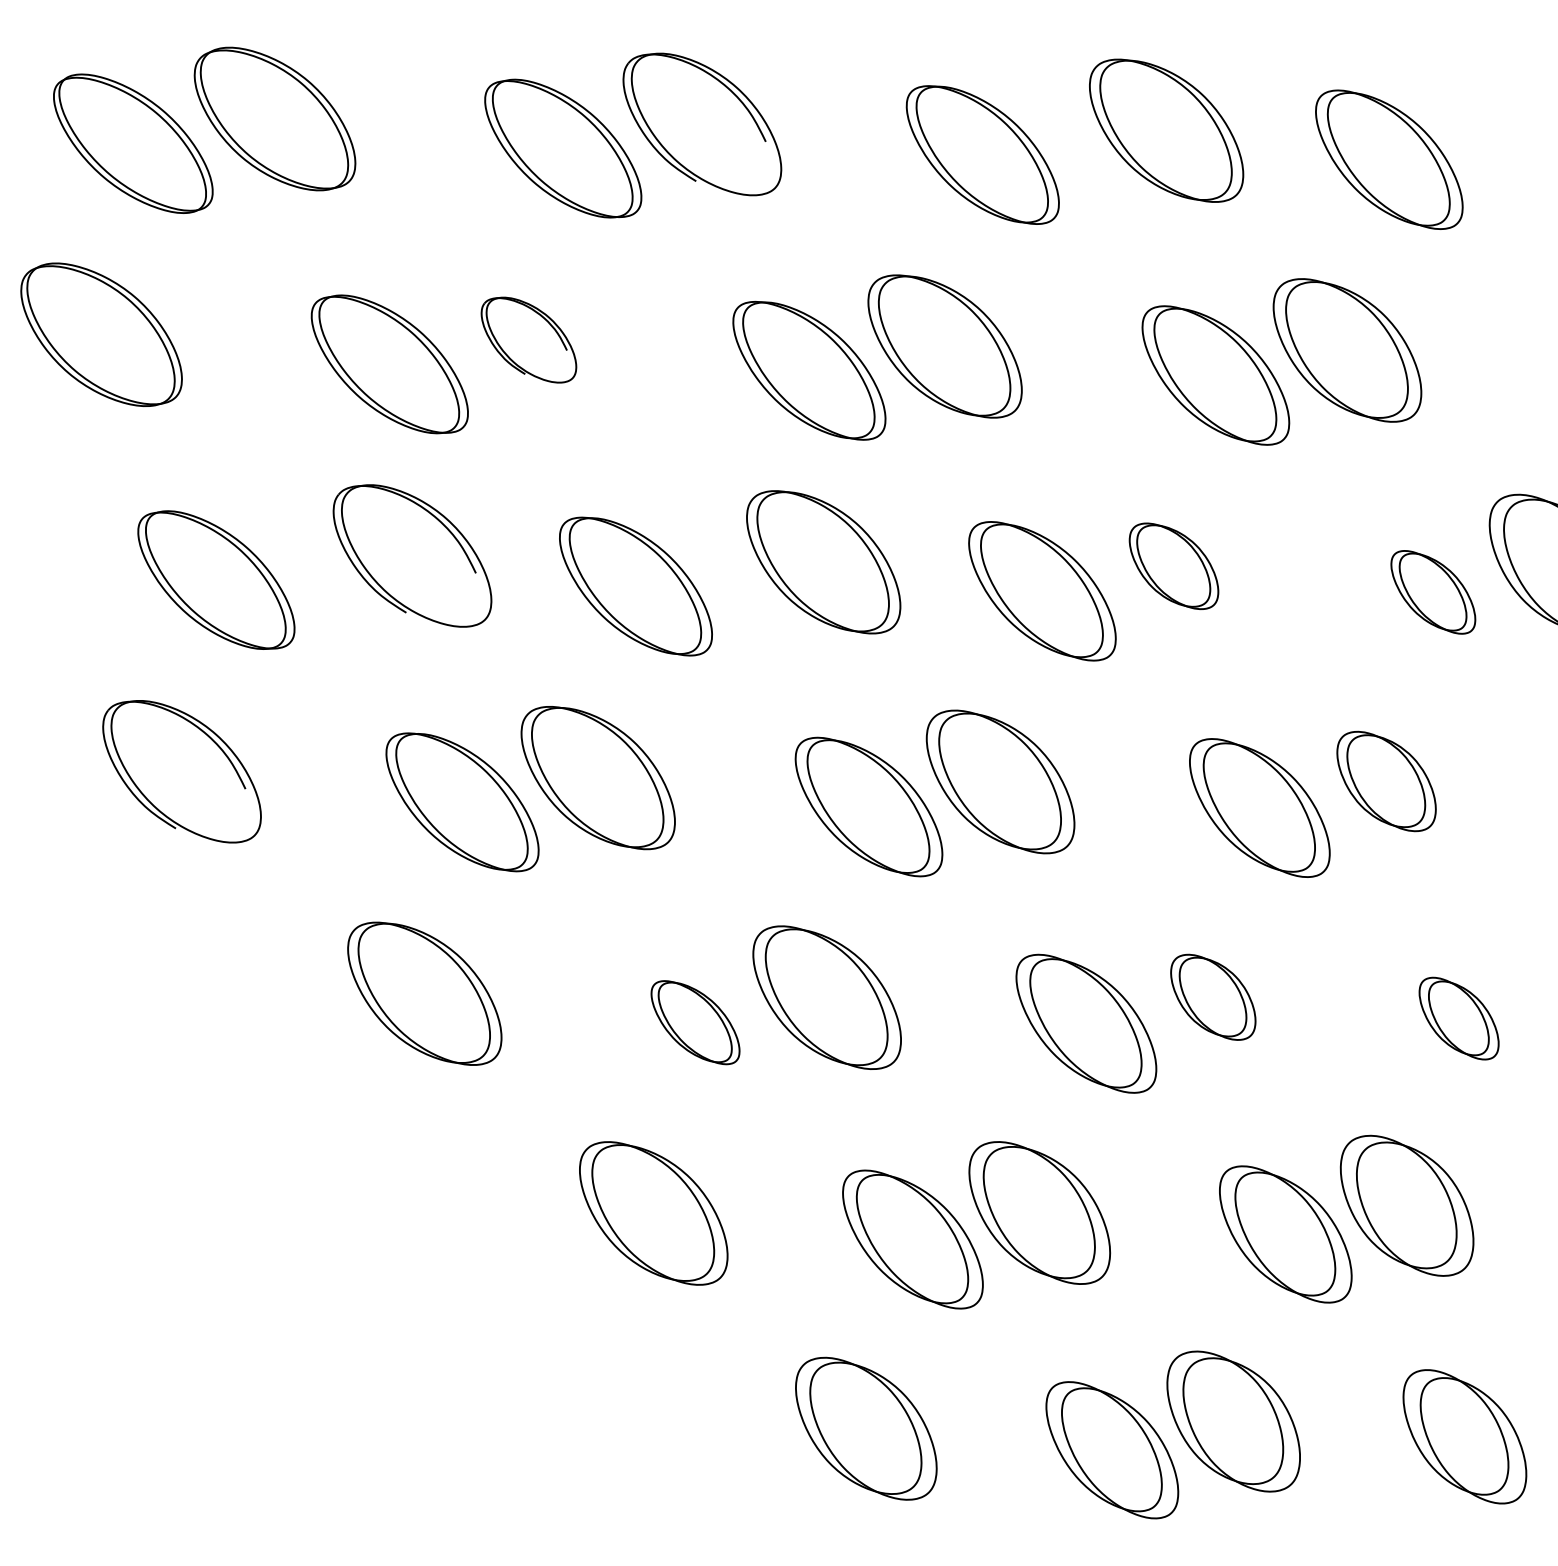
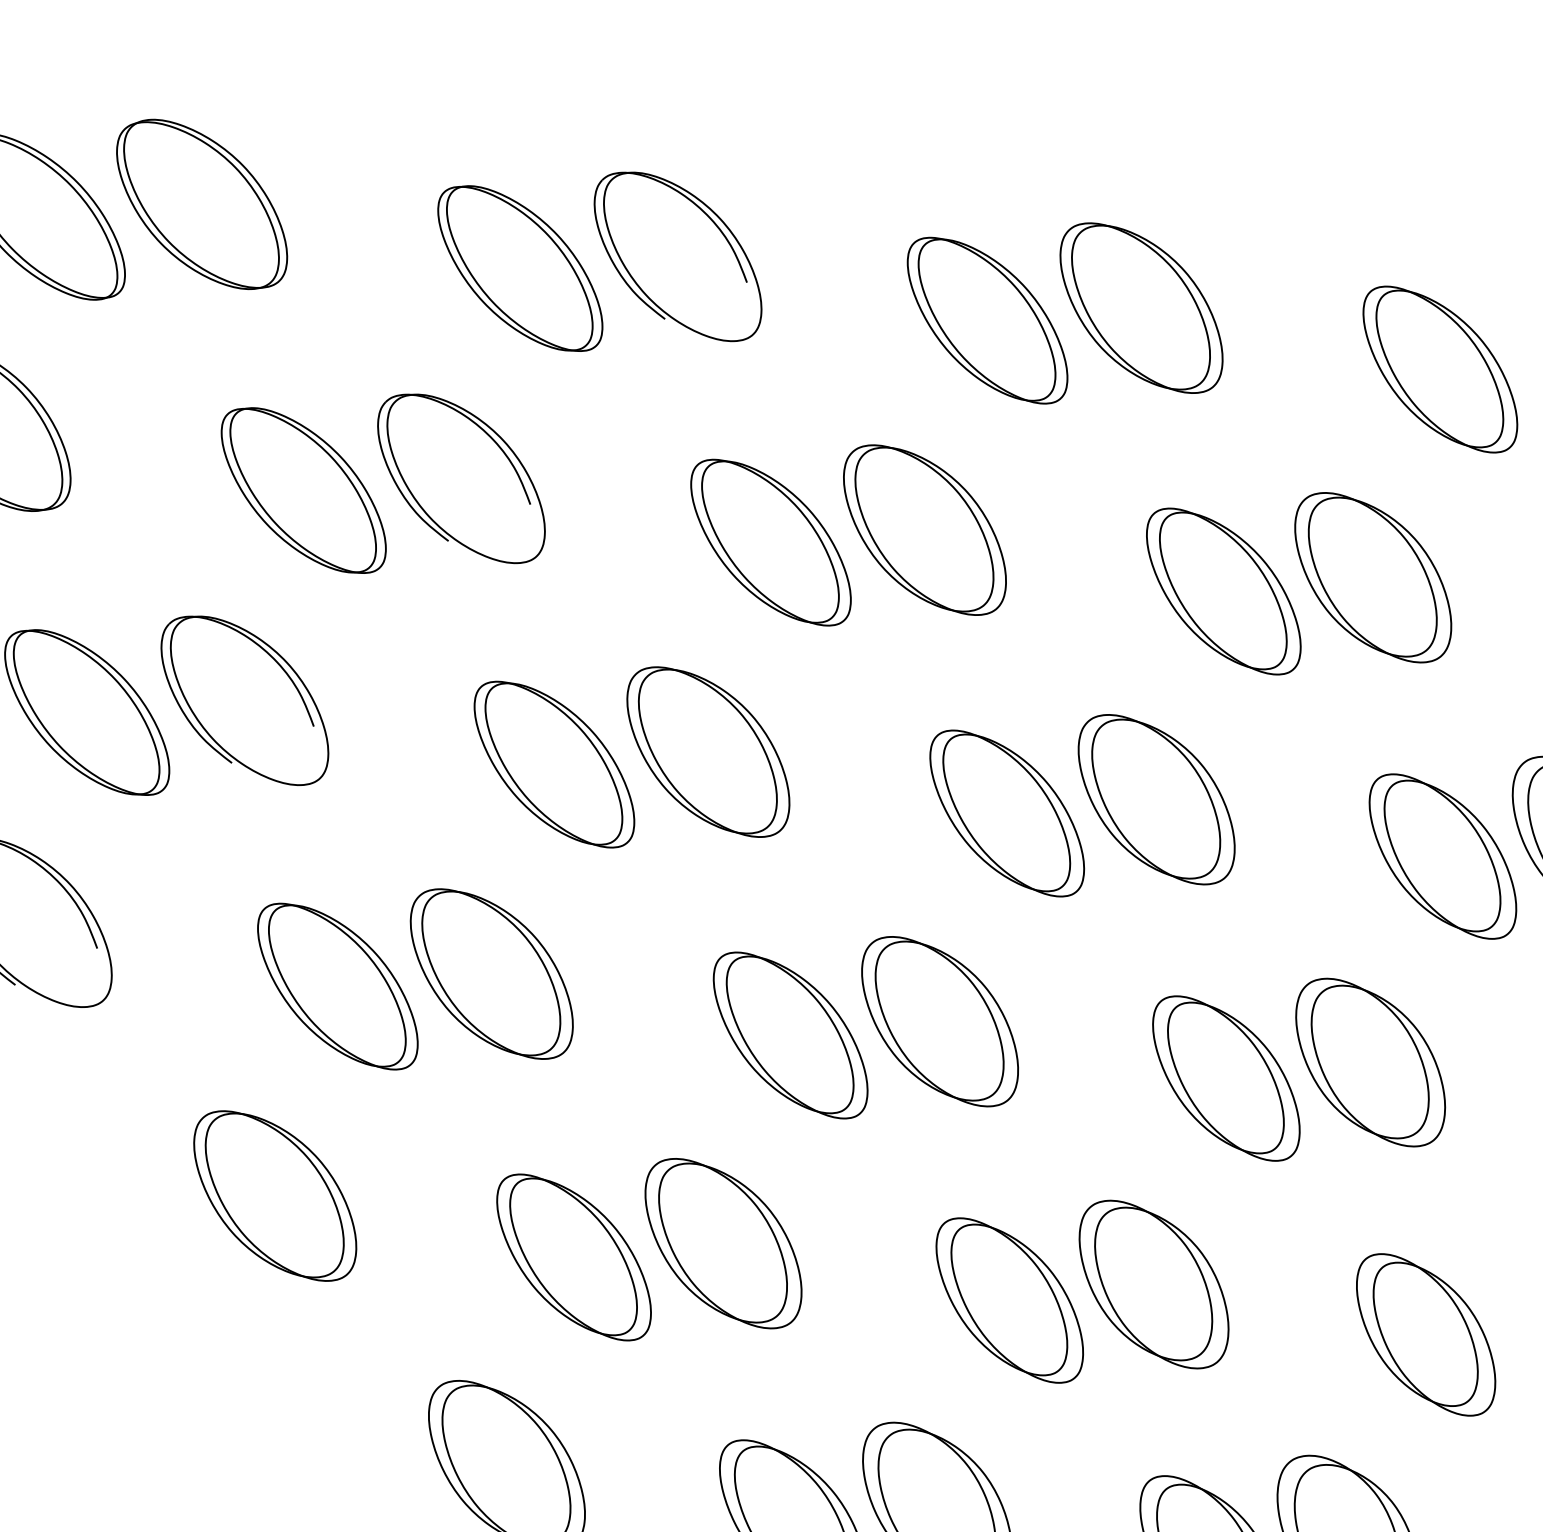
part: (1166, 130) -> (1141, 307), moved
part: (528, 339) -> (461, 477), size x1.67
part: (412, 555) -> (244, 699), moved
part: (823, 562) -> (708, 752), moved
part: (1173, 566) -> (1155, 799), size x1.67
part: (1433, 592) -> (1443, 856), size x1.67
part: (1386, 781) -> (1370, 1062), size x1.43
part: (1213, 997) -> (1154, 1284), size x1.67
part: (1458, 1018) -> (1425, 1334), size x1.67
part: (695, 1022) -> (573, 1257), size x1.67

